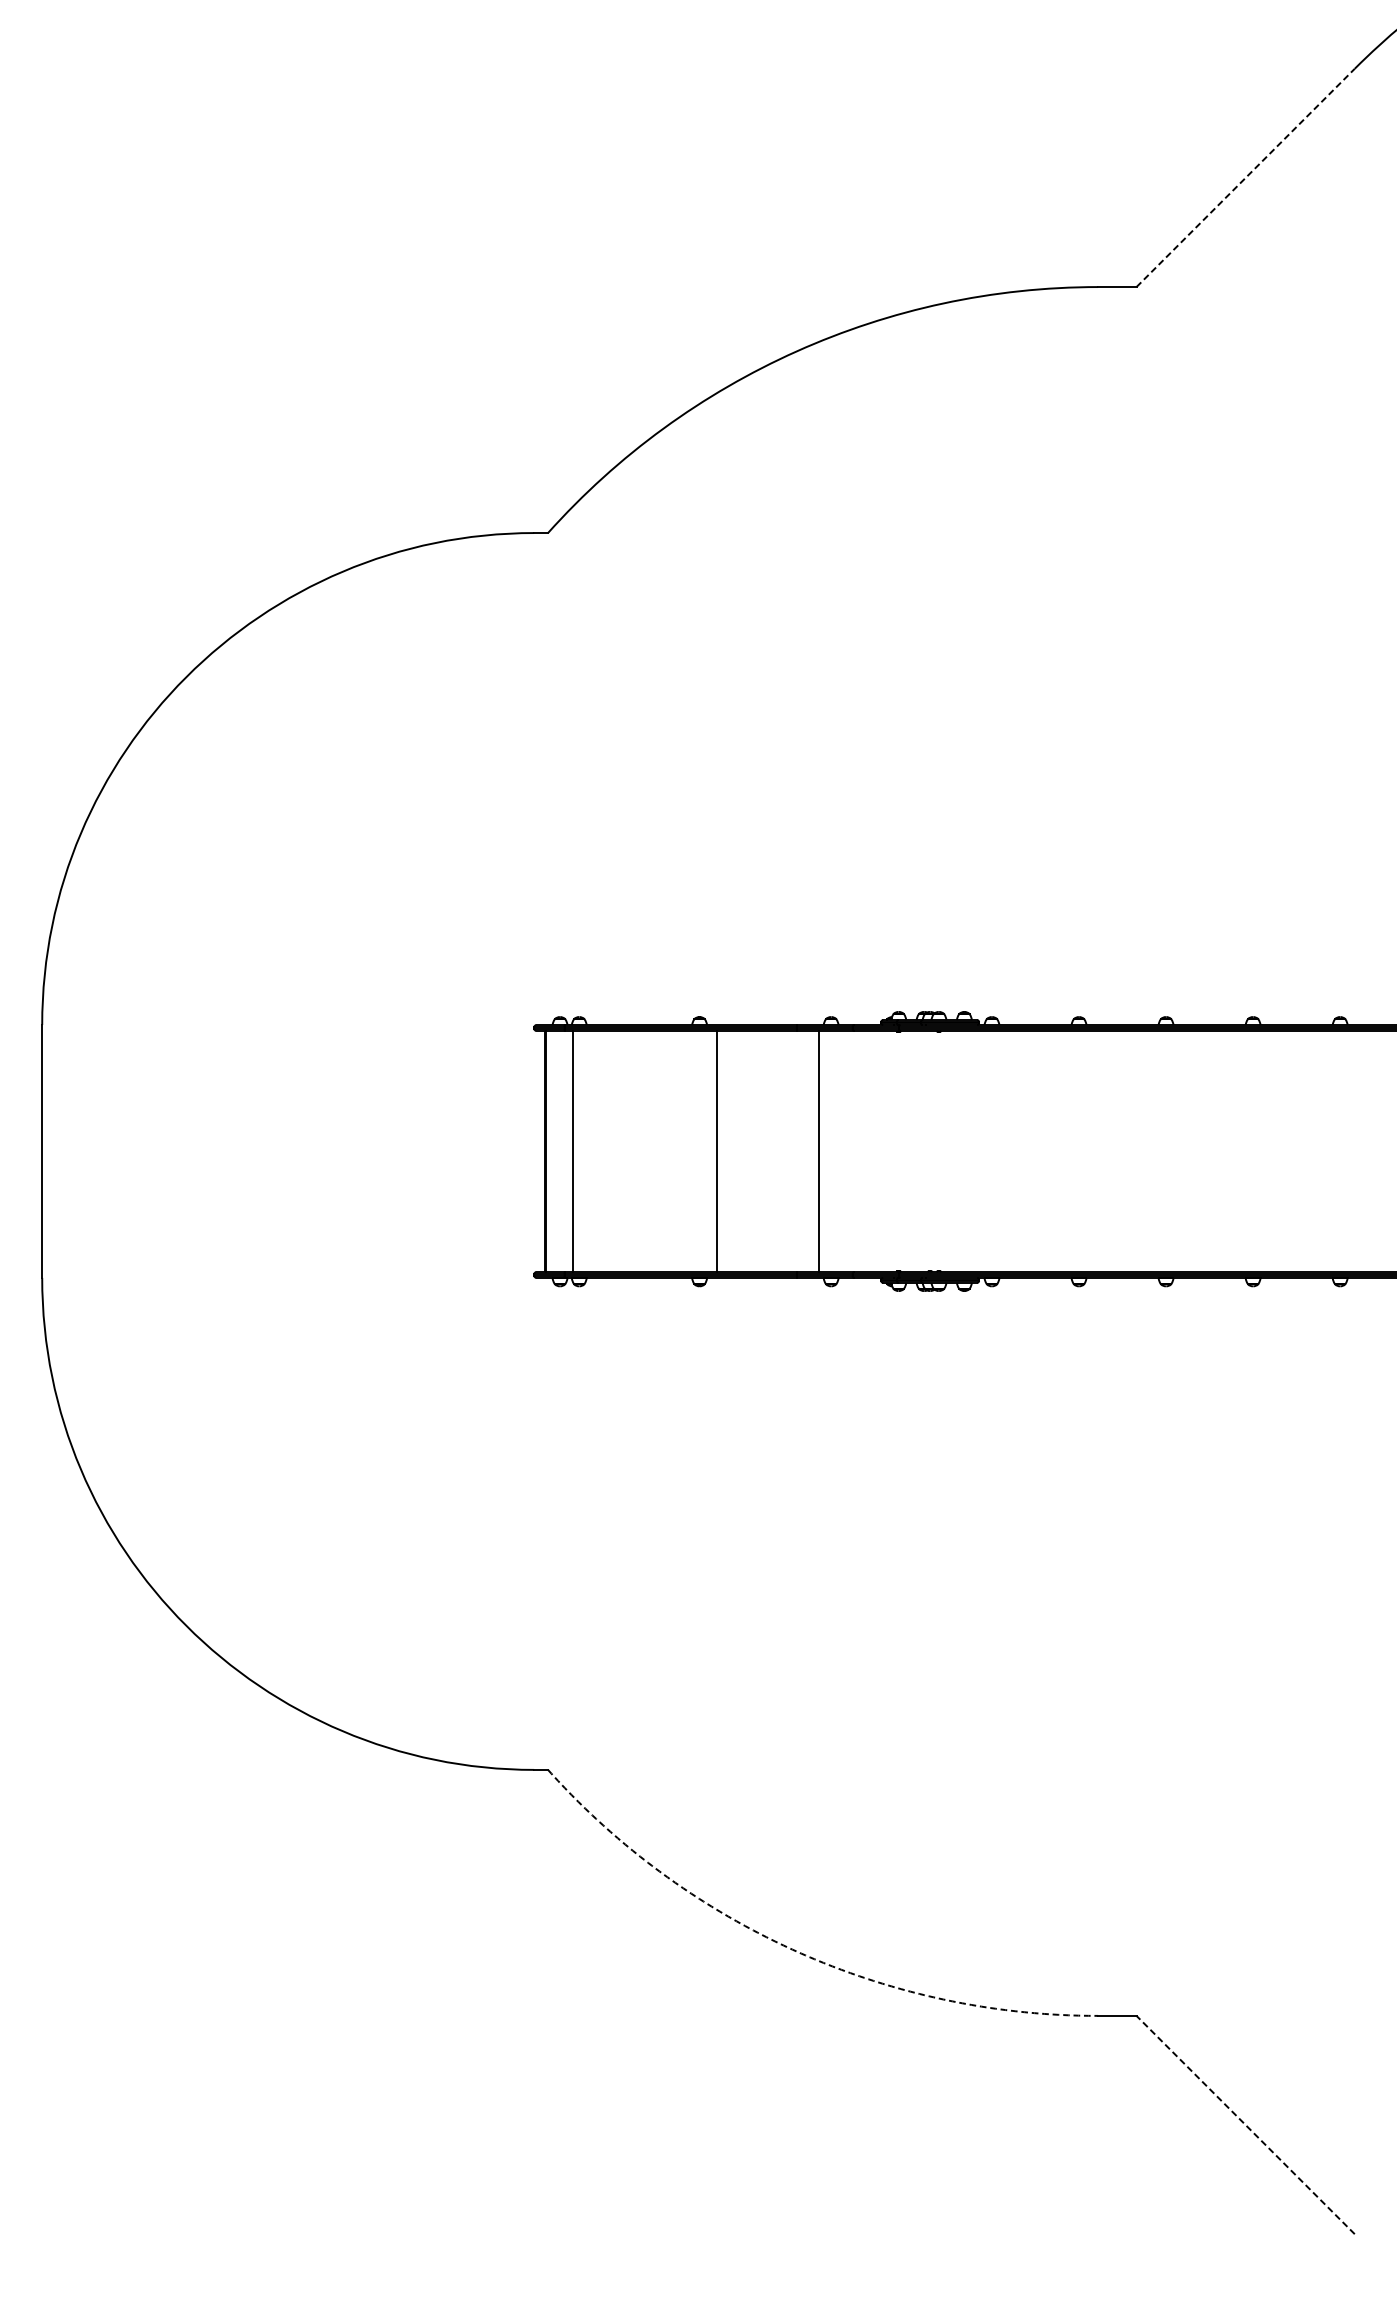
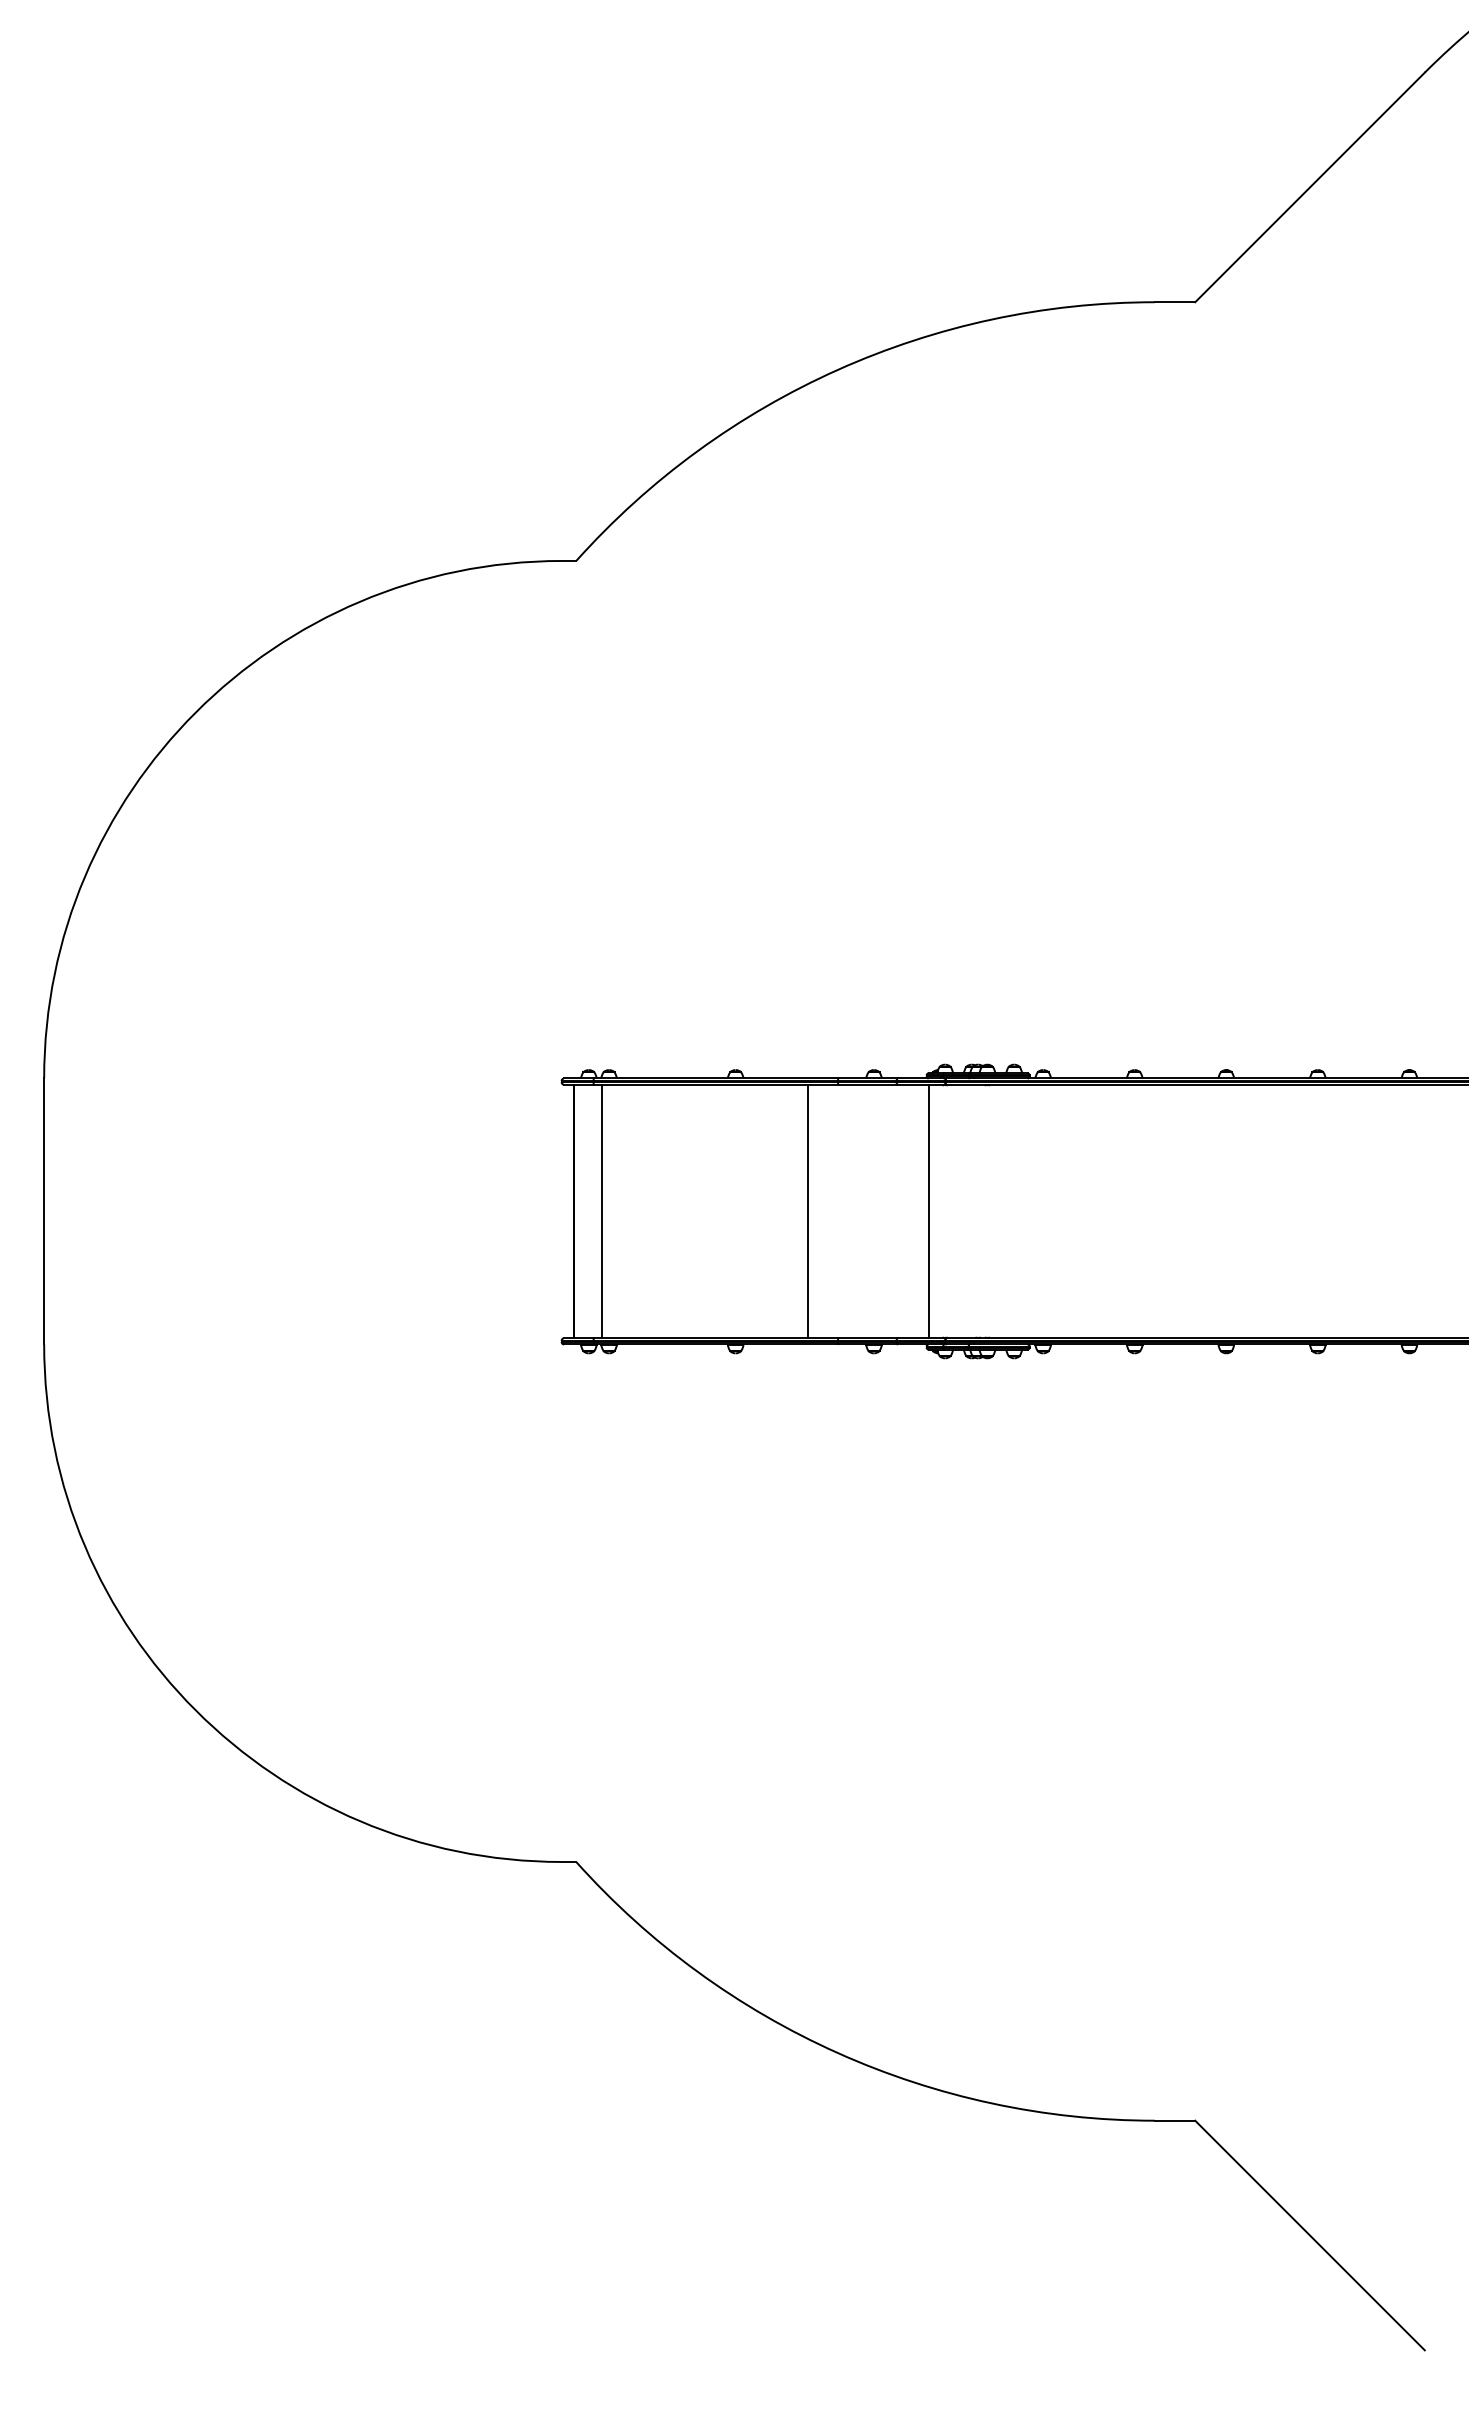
line: (1246, 177) -> (1310, 187), dashed -> solid
line: (717, 1151) -> (808, 1211), moved
line: (819, 1151) -> (928, 1211), moved
arc: (796, 1951) -> (837, 2053), dashed -> solid
line: (1245, 2125) -> (1309, 2235), dashed -> solid

